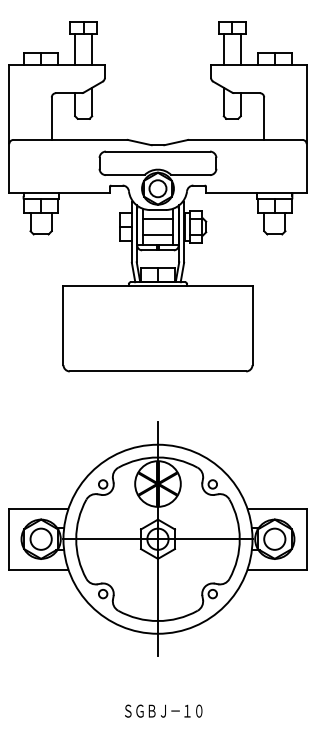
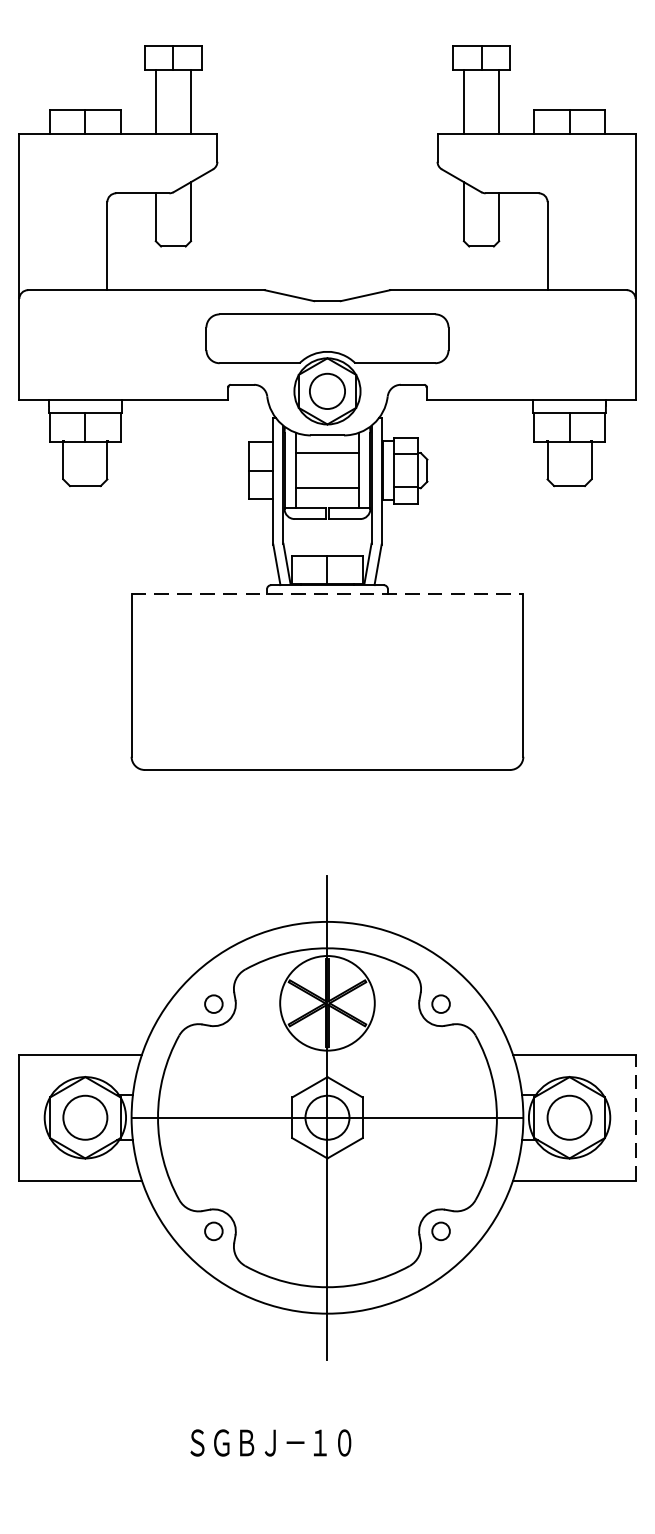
line: (157, 286) -> (326, 593), solid -> dashed
line: (306, 538) -> (635, 1116), solid -> dashed
text: (163, 710) -> (270, 1441), moved

